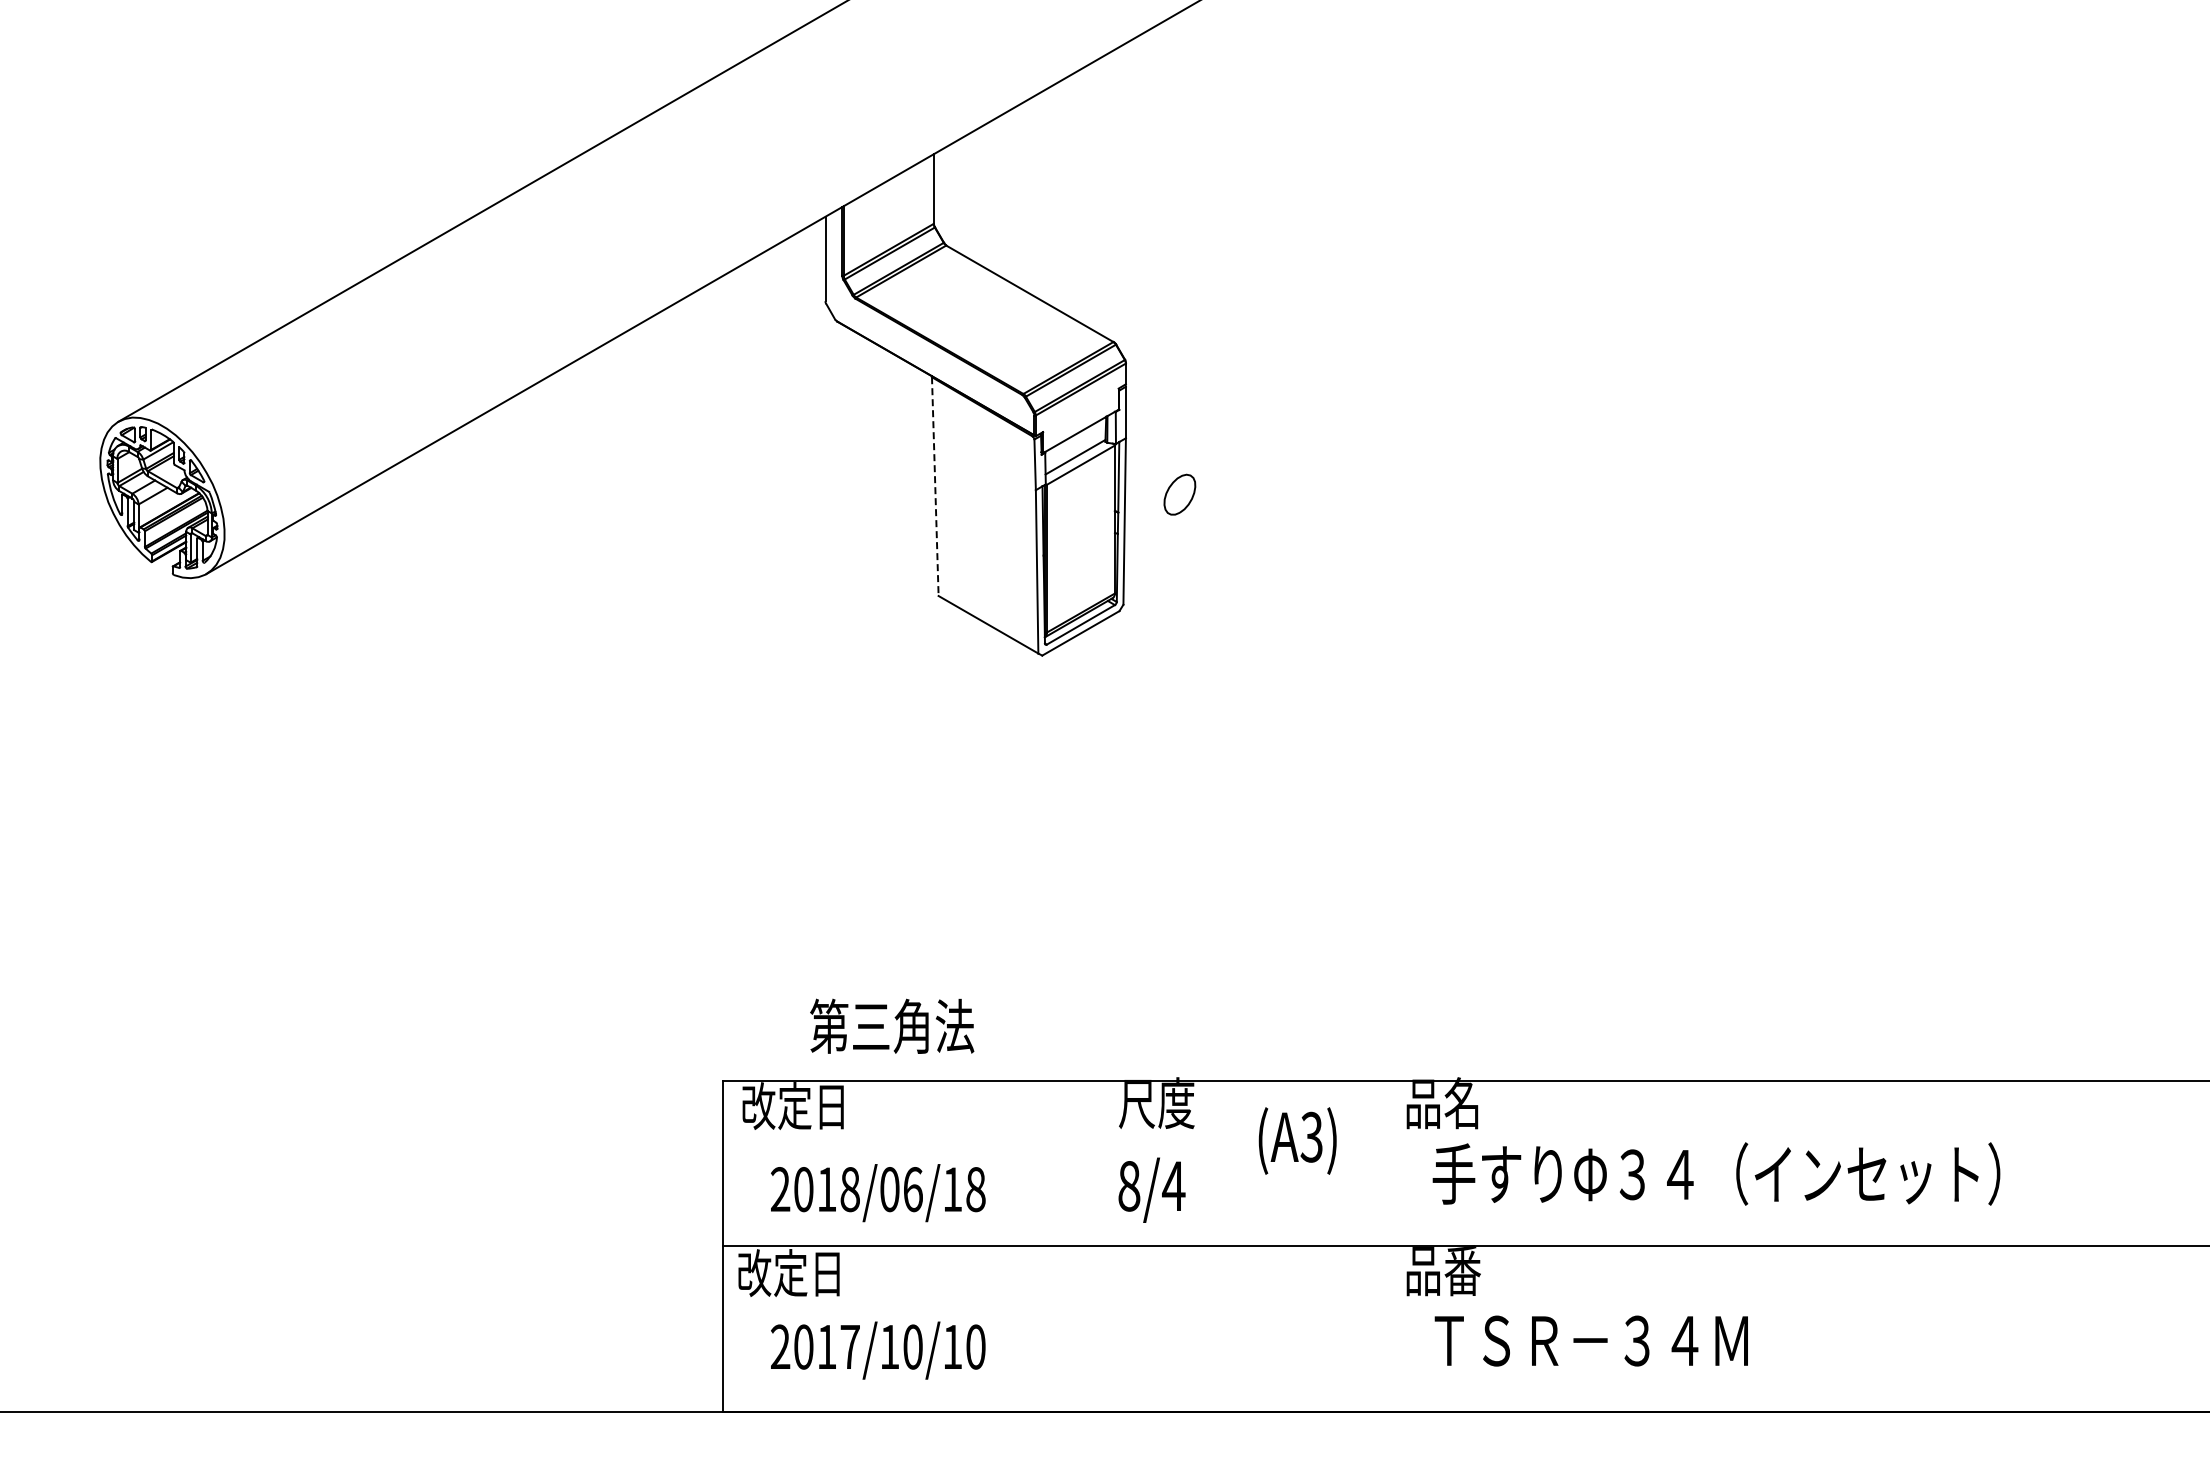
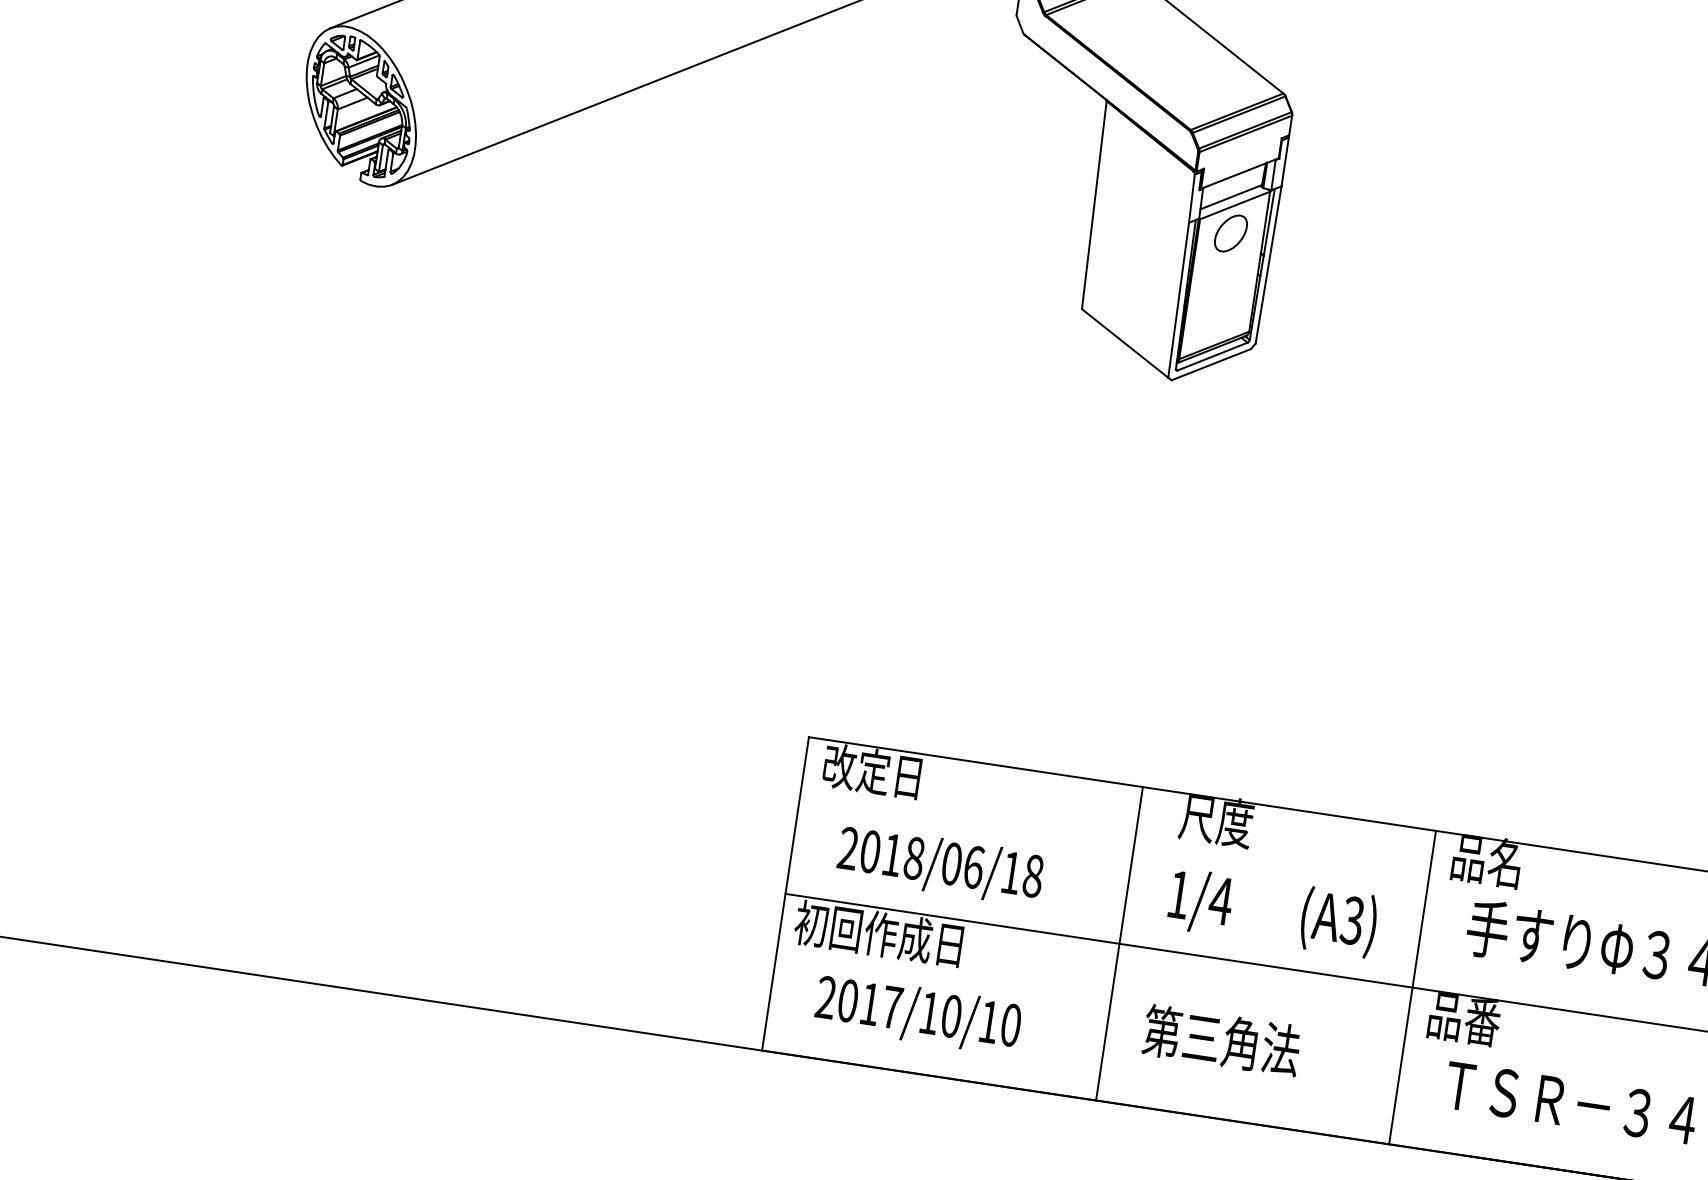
line: (935, 487) -> (1094, 206), dashed -> solid
part: (1179, 494) -> (1230, 233), moved
text: (892, 1025) -> (1222, 1039), moved
text: (1297, 1140) -> (1338, 921), moved
text: (1129, 1186) -> (1179, 895), 8/4 -> 1/4
line: (1075, 1245) -> (1119, 943), added
line: (1385, 1245) -> (1413, 987), added
text: (824, 1273) -> (878, 934), 改定日 -> 初回作成日

